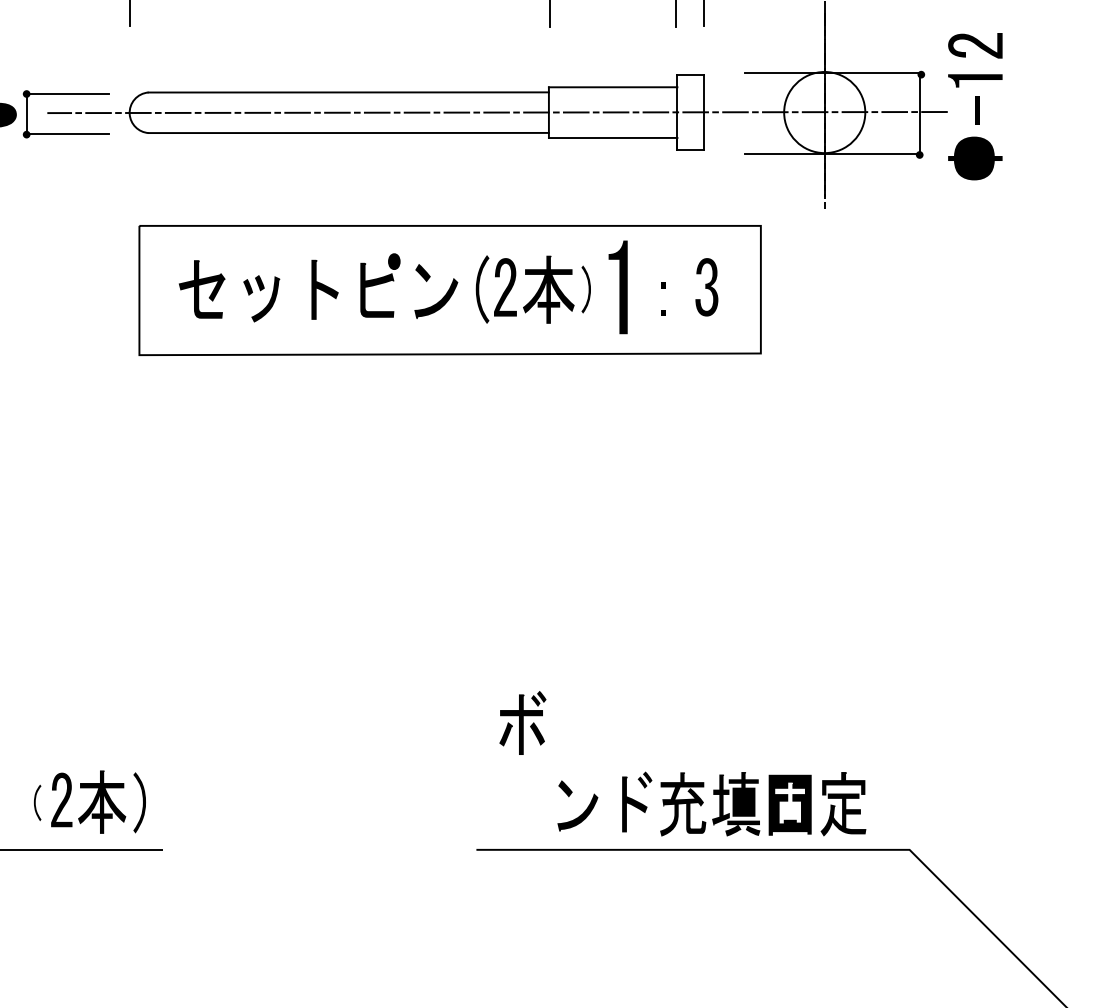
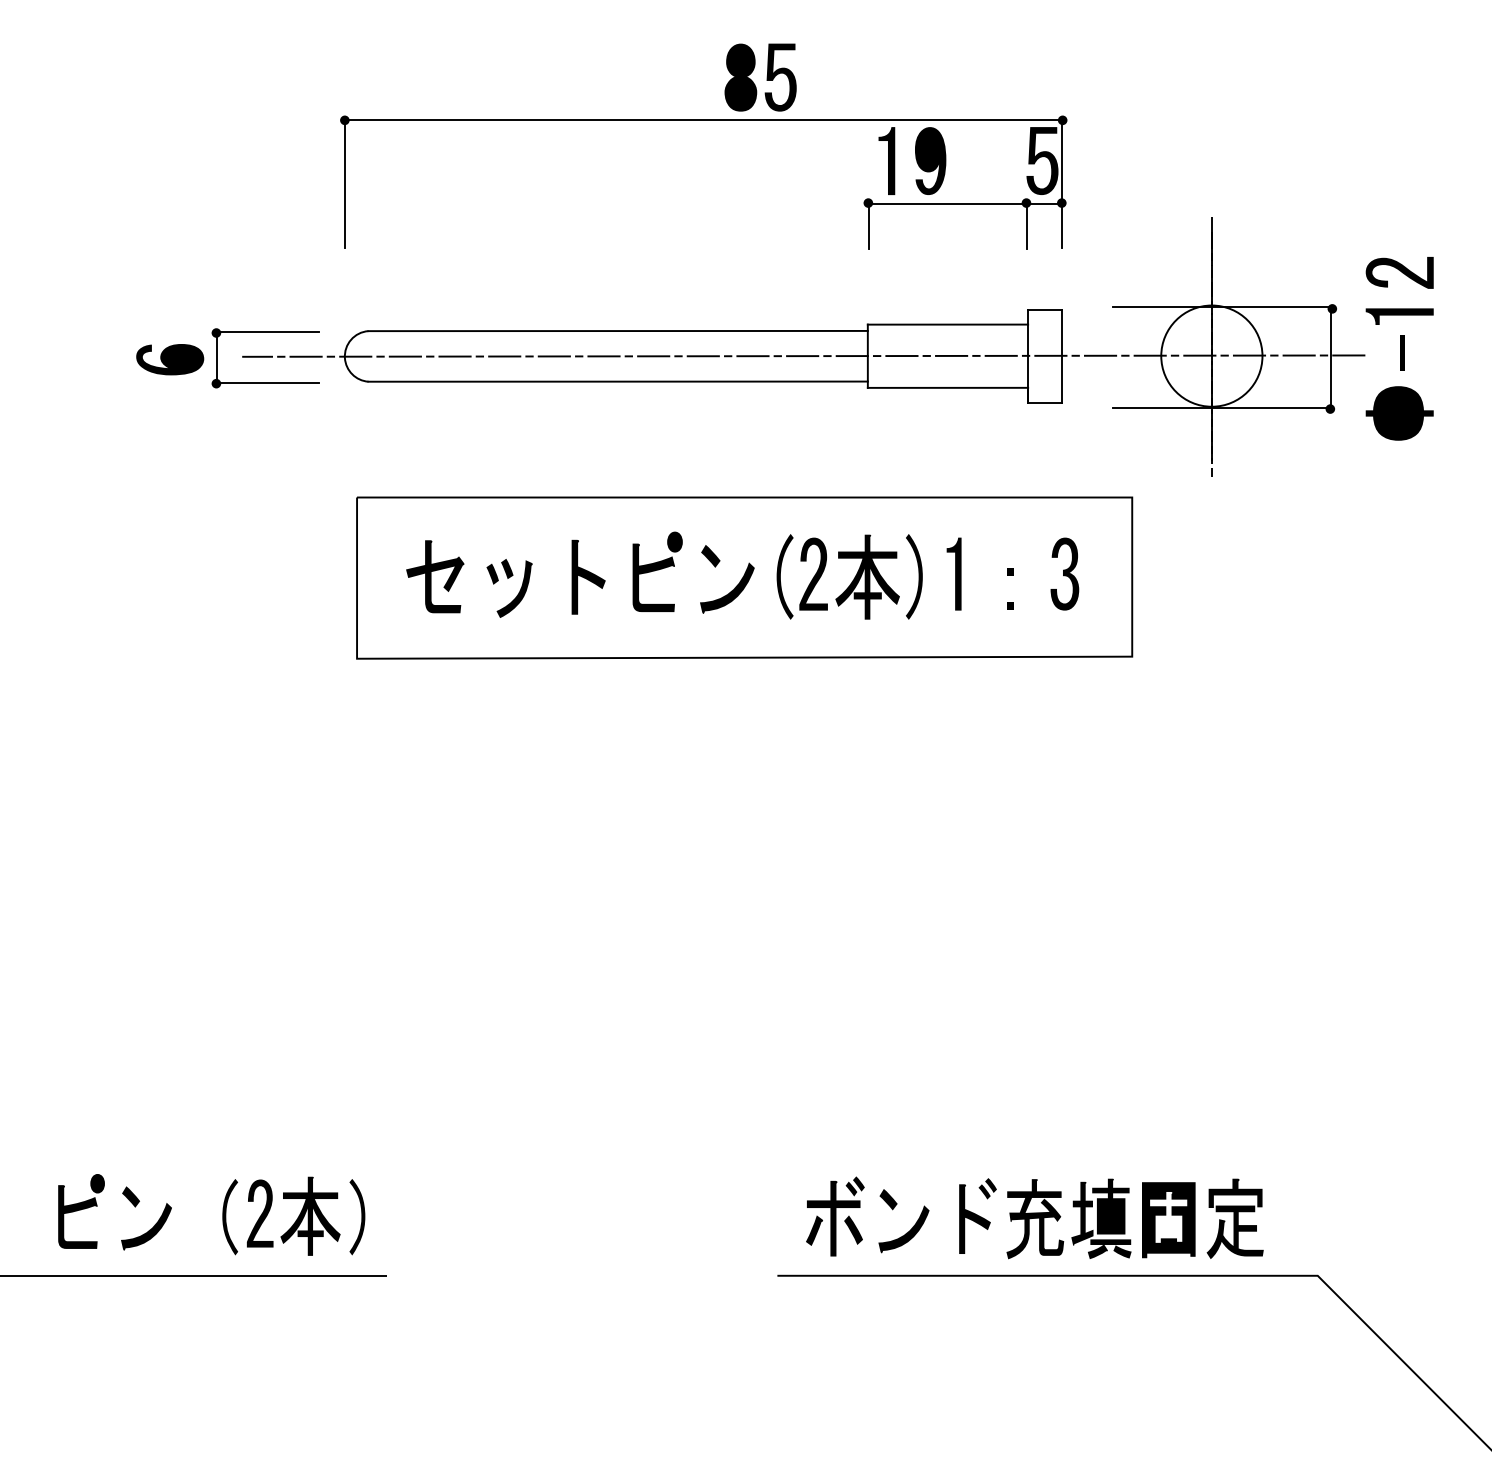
part: (617, 286) -> (953, 573), size x0.62
part: (586, 289) -> (914, 576), size x1.43
part: (522, 722) -> (835, 1216), moved
part: (37, 803) -> (229, 1217), size x1.67

